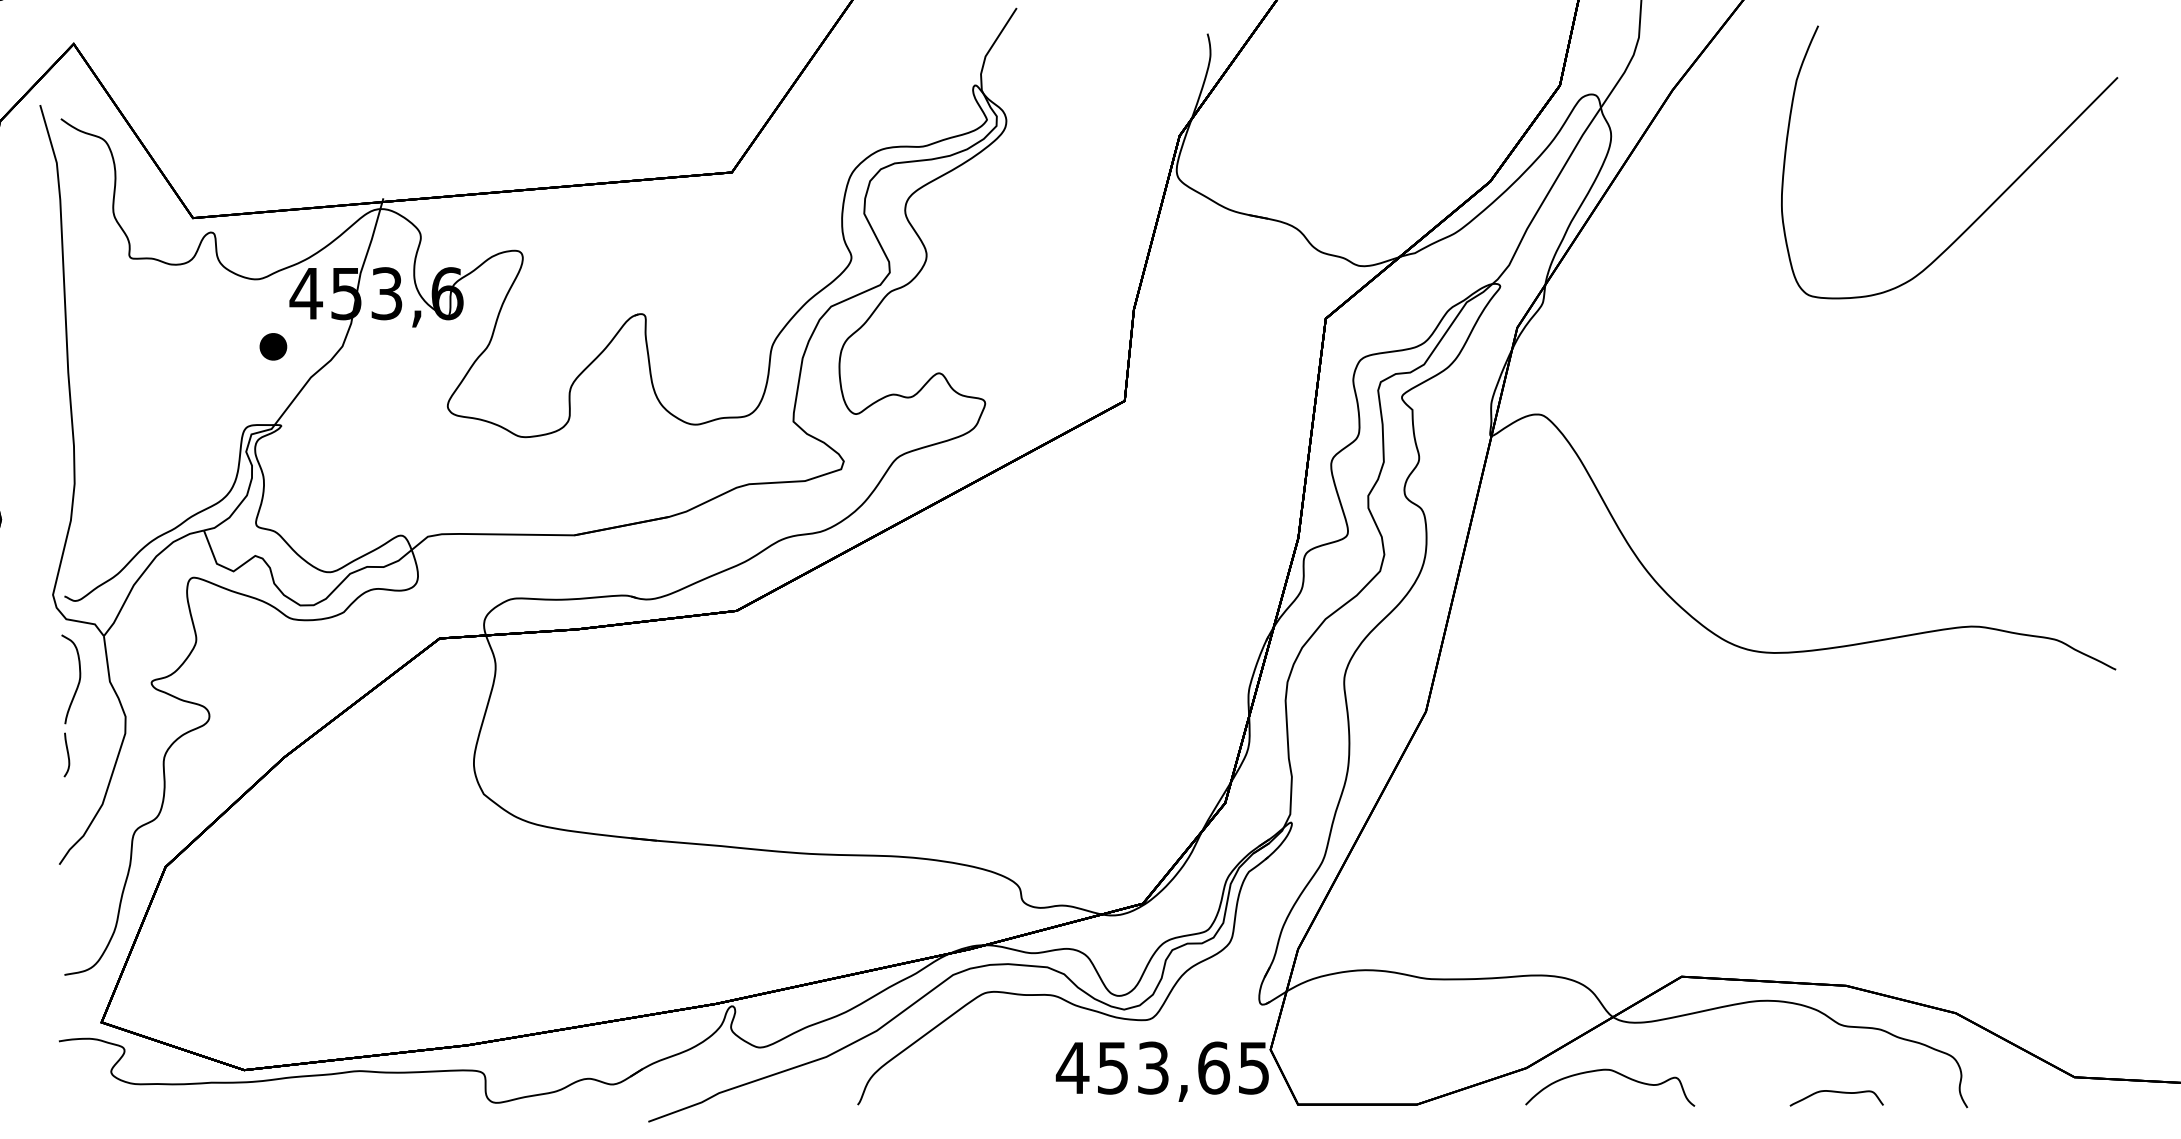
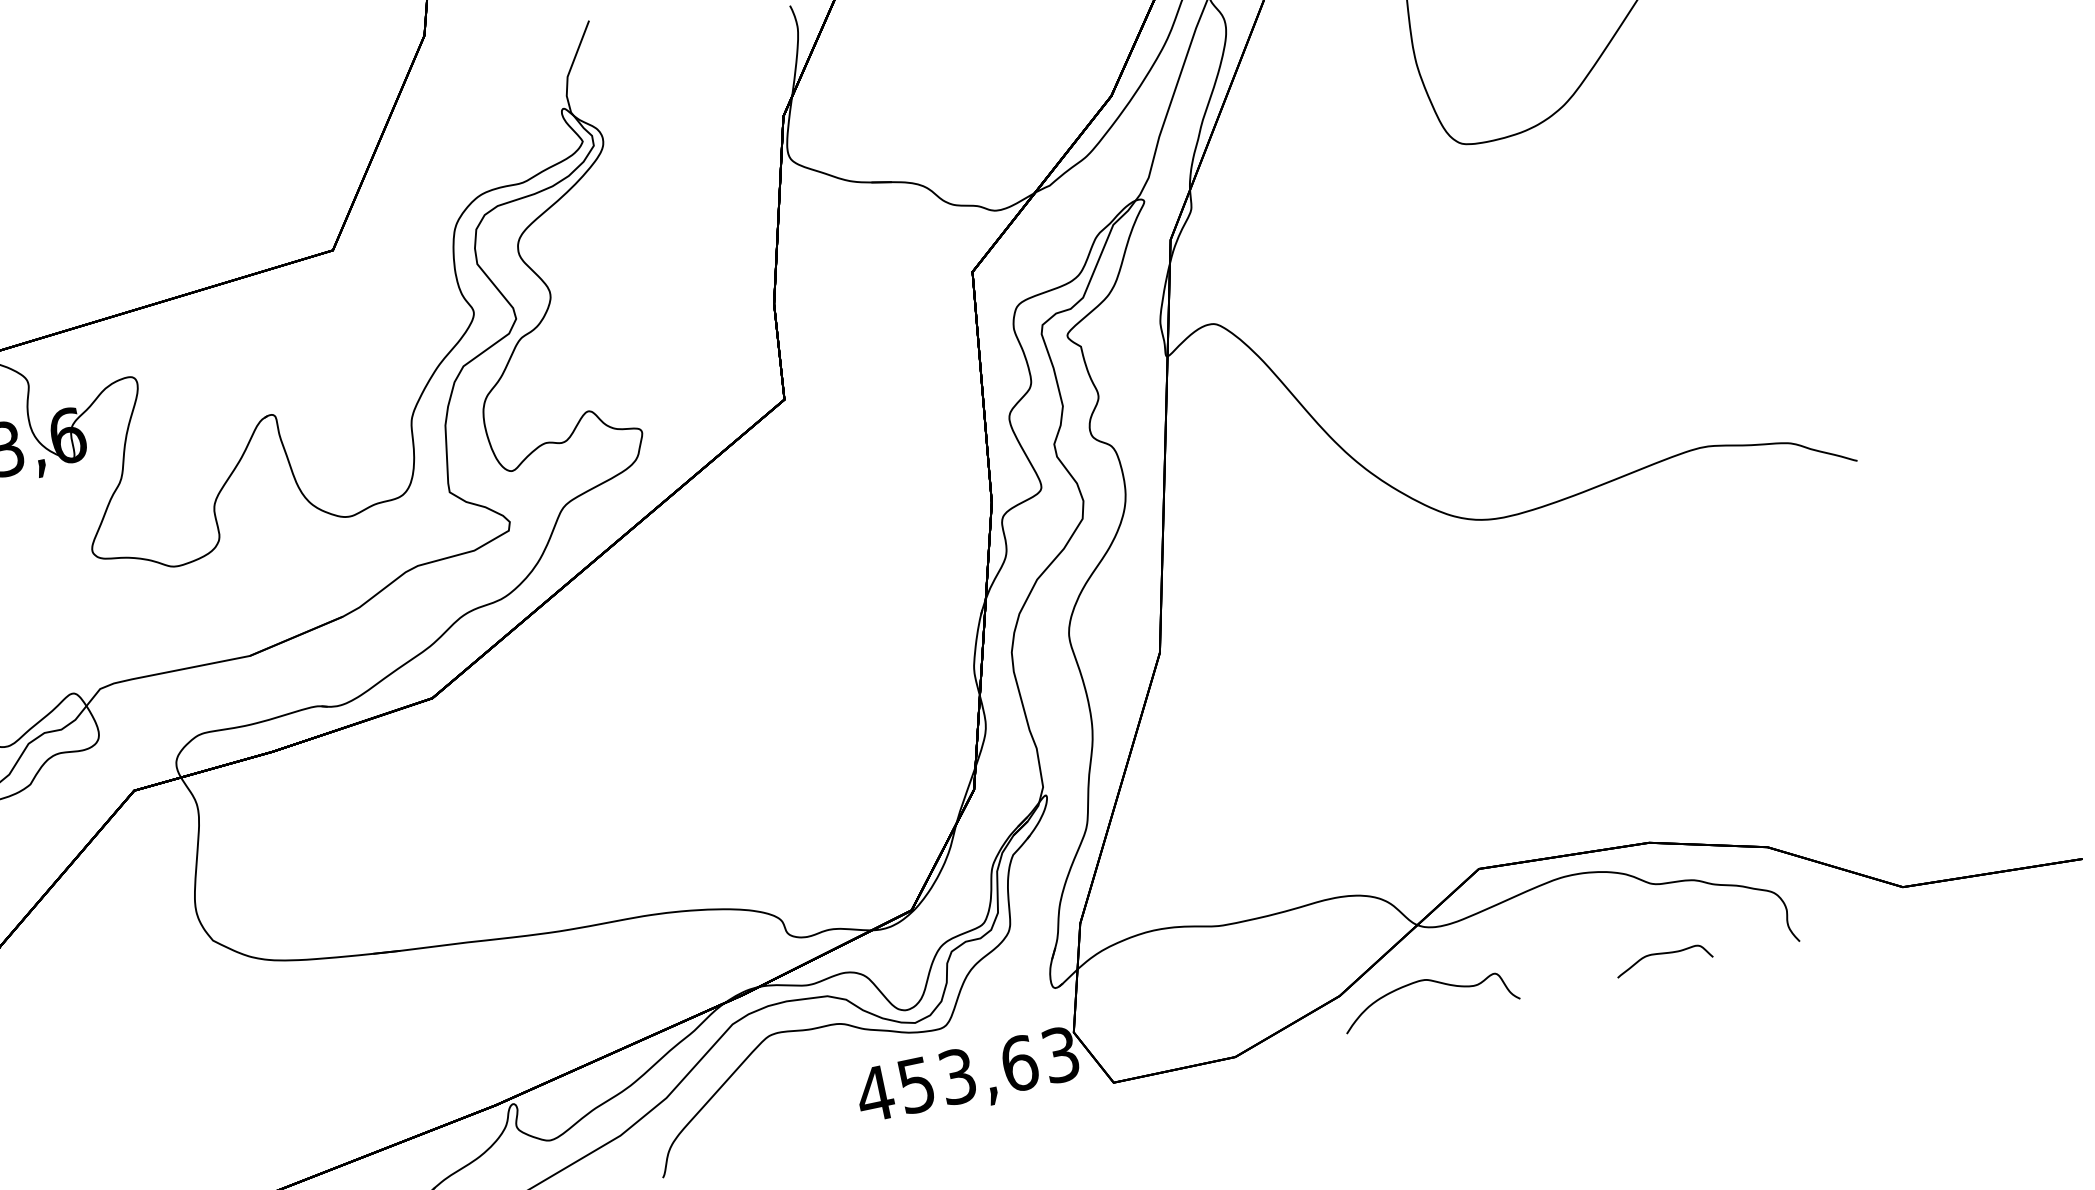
text: (1254, 1067) -> (1061, 1054), 453,65 -> 453,63

